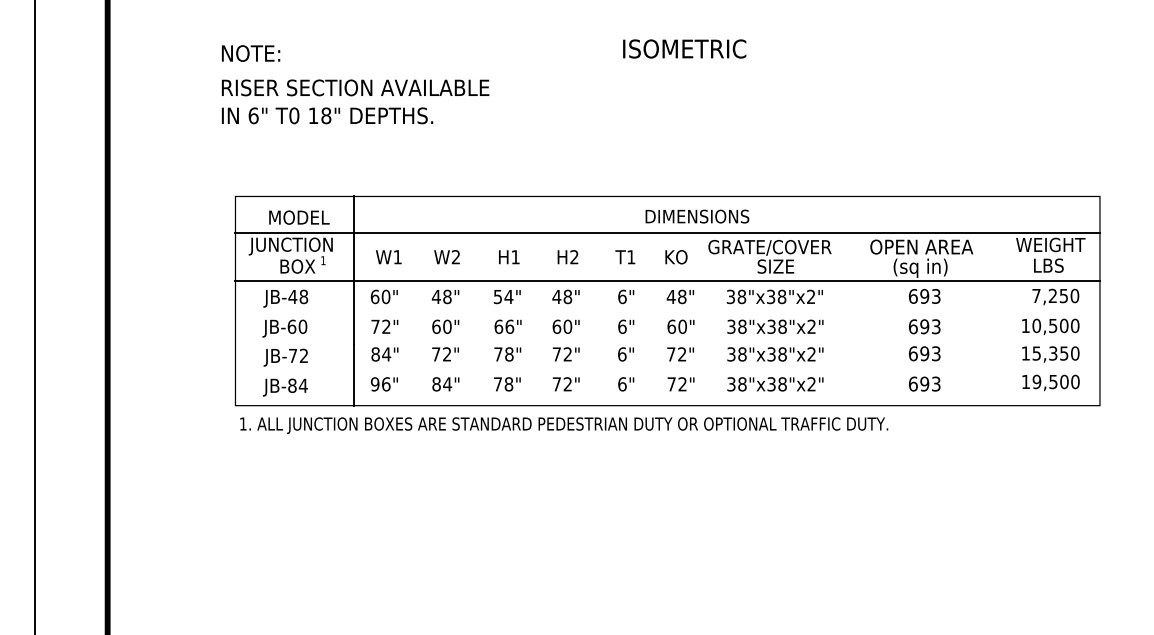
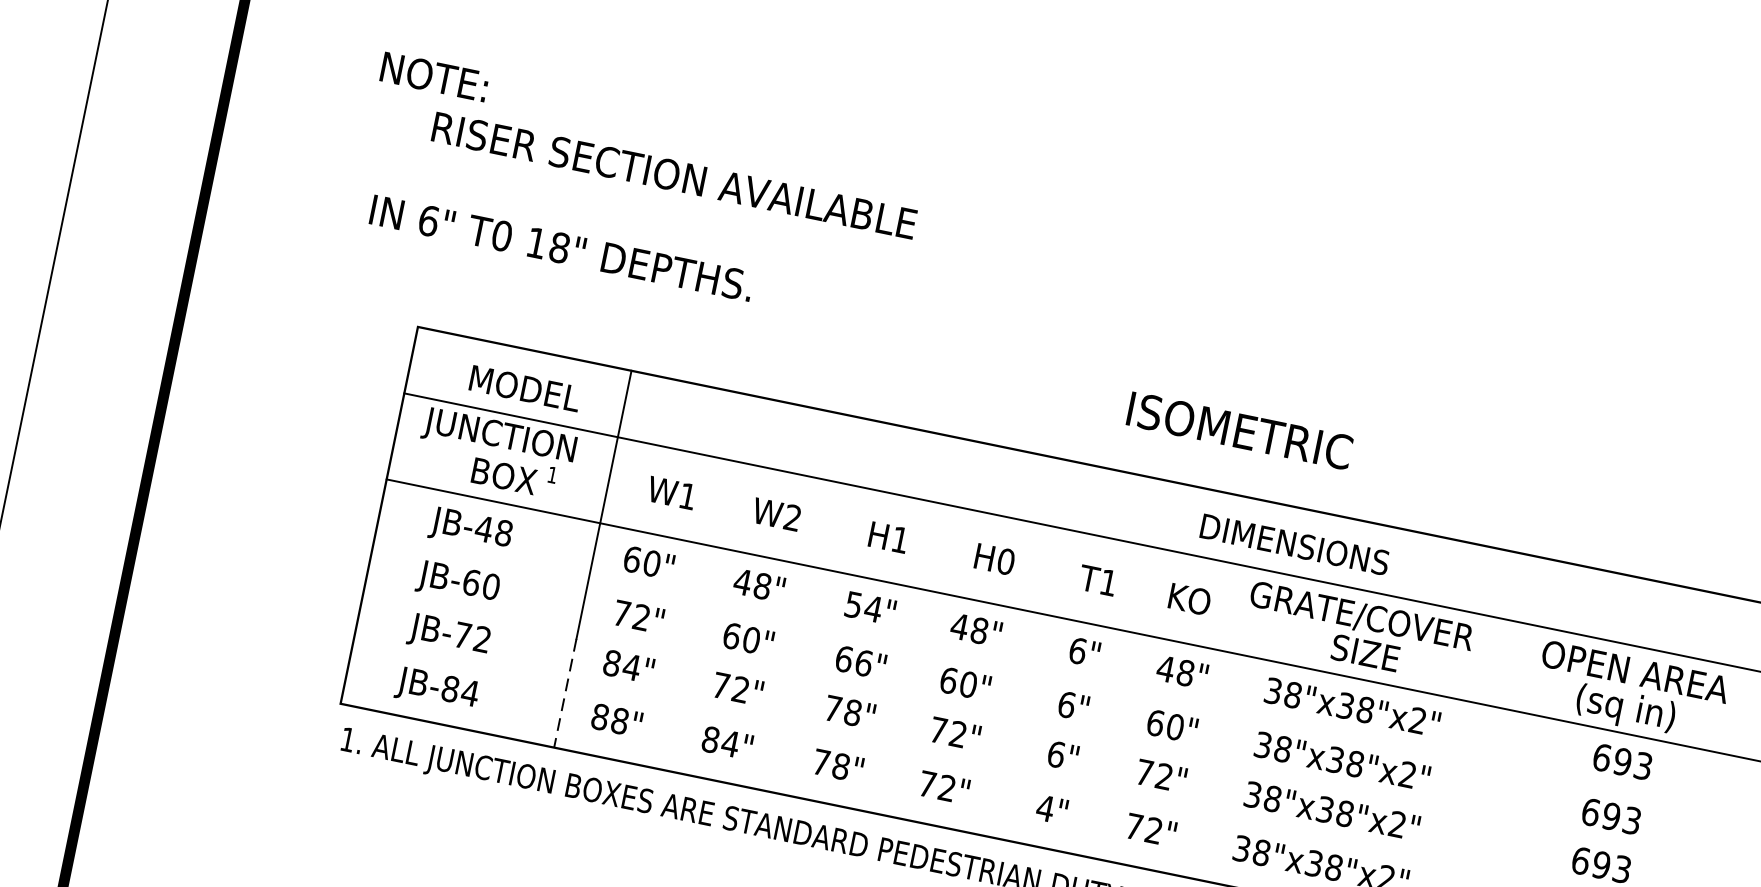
text: (684, 48) -> (1239, 429), moved
text: (251, 53) -> (435, 77), moved
text: (327, 115) -> (561, 247), moved
text: (697, 216) -> (1295, 544), moved
text: (574, 257) -> (1006, 562), H2 -> H0
line: (354, 376) -> (565, 695), solid -> dashed
text: (380, 384) -> (609, 719), 96" -> 88"
text: (621, 384) -> (1043, 808), 6" -> 4"

